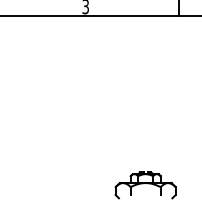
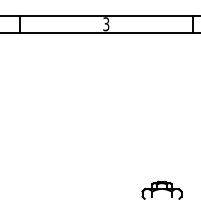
part: (145, 185) -> (161, 190), size x0.7

